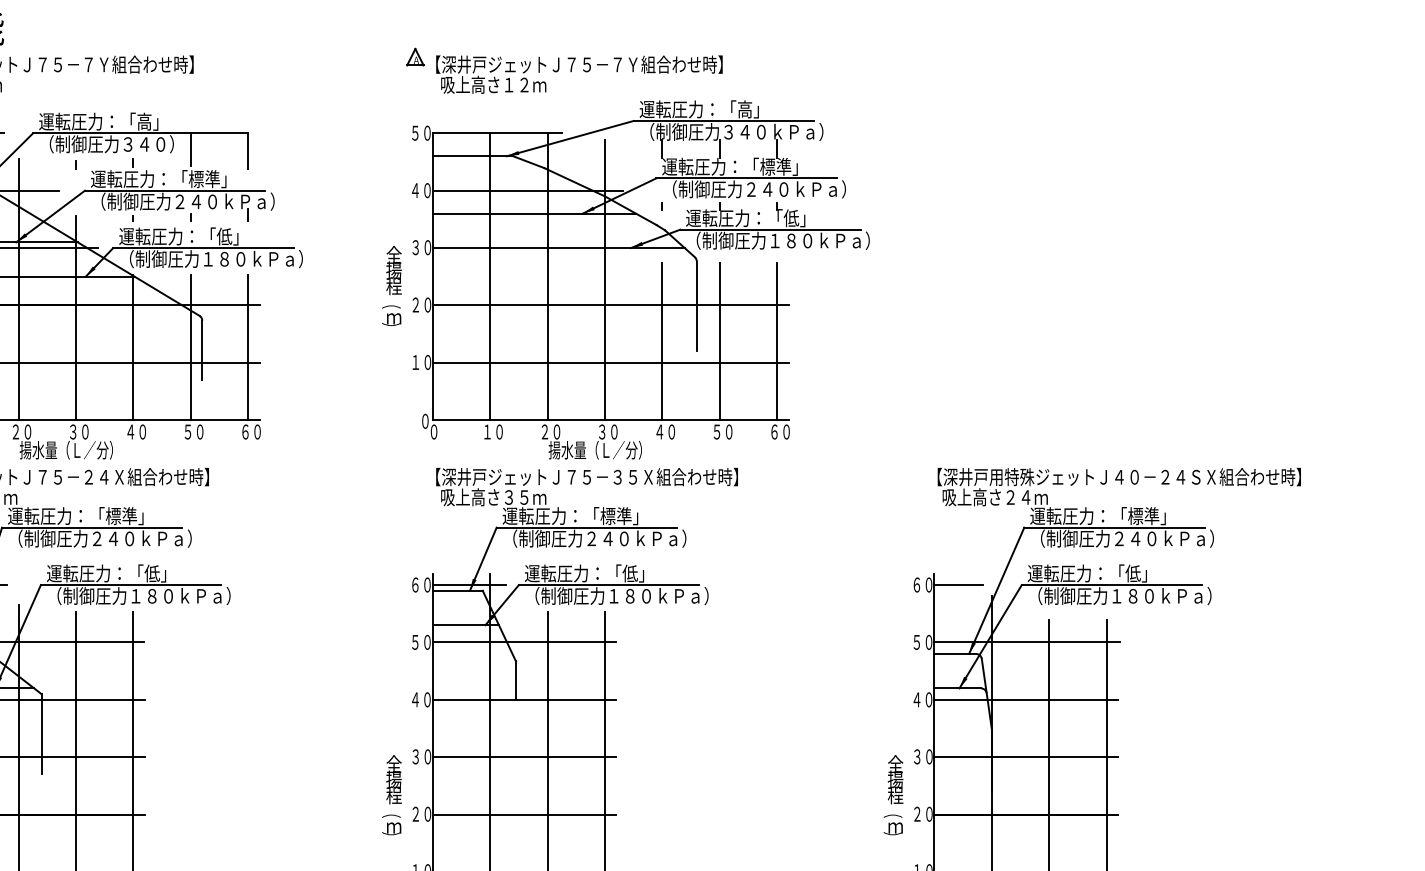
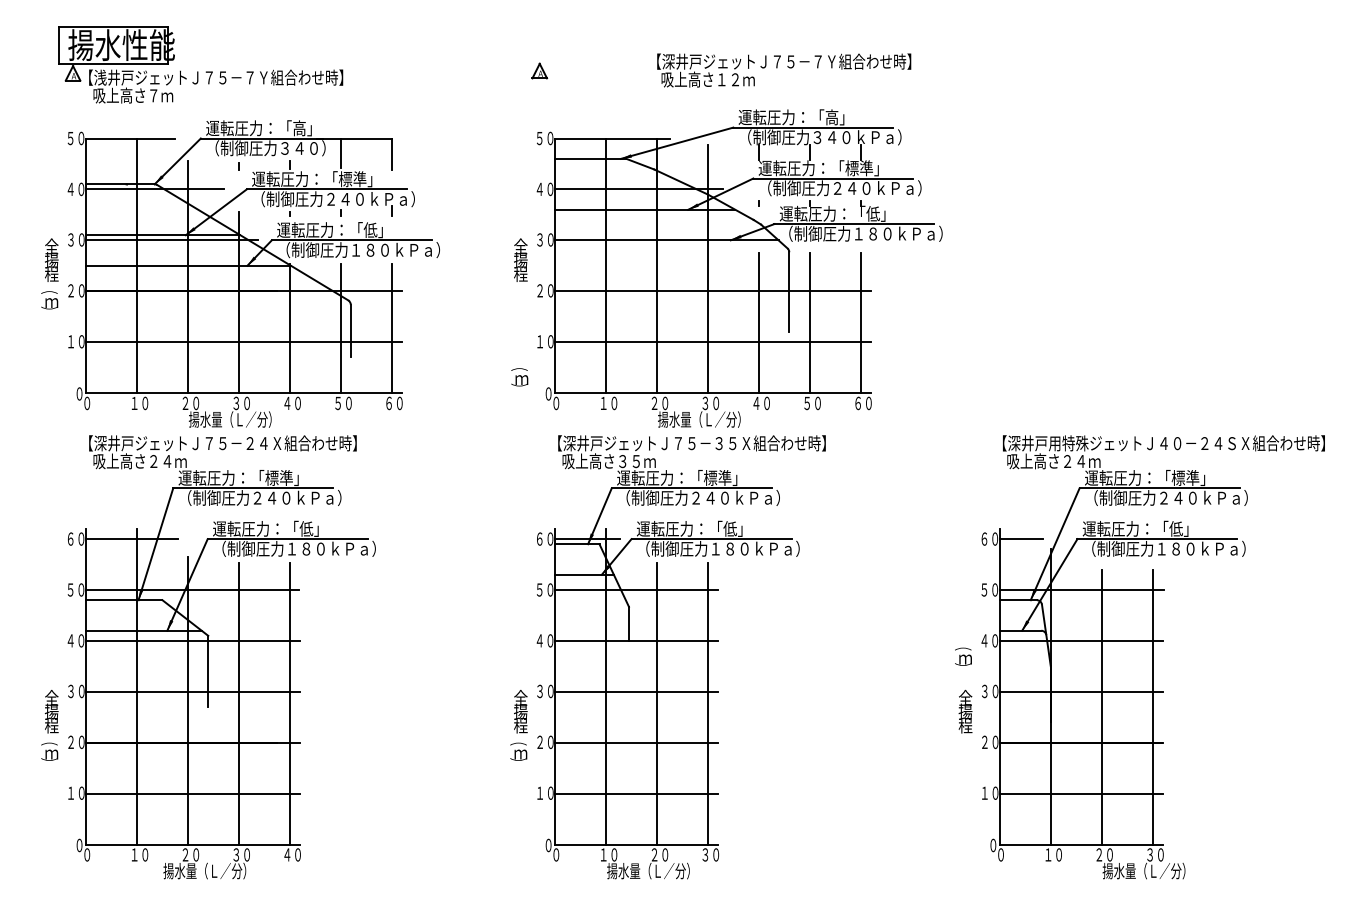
text: (579, 74) -> (784, 70), moved
text: (391, 315) -> (519, 377), moved
text: (893, 824) -> (963, 656), moved

